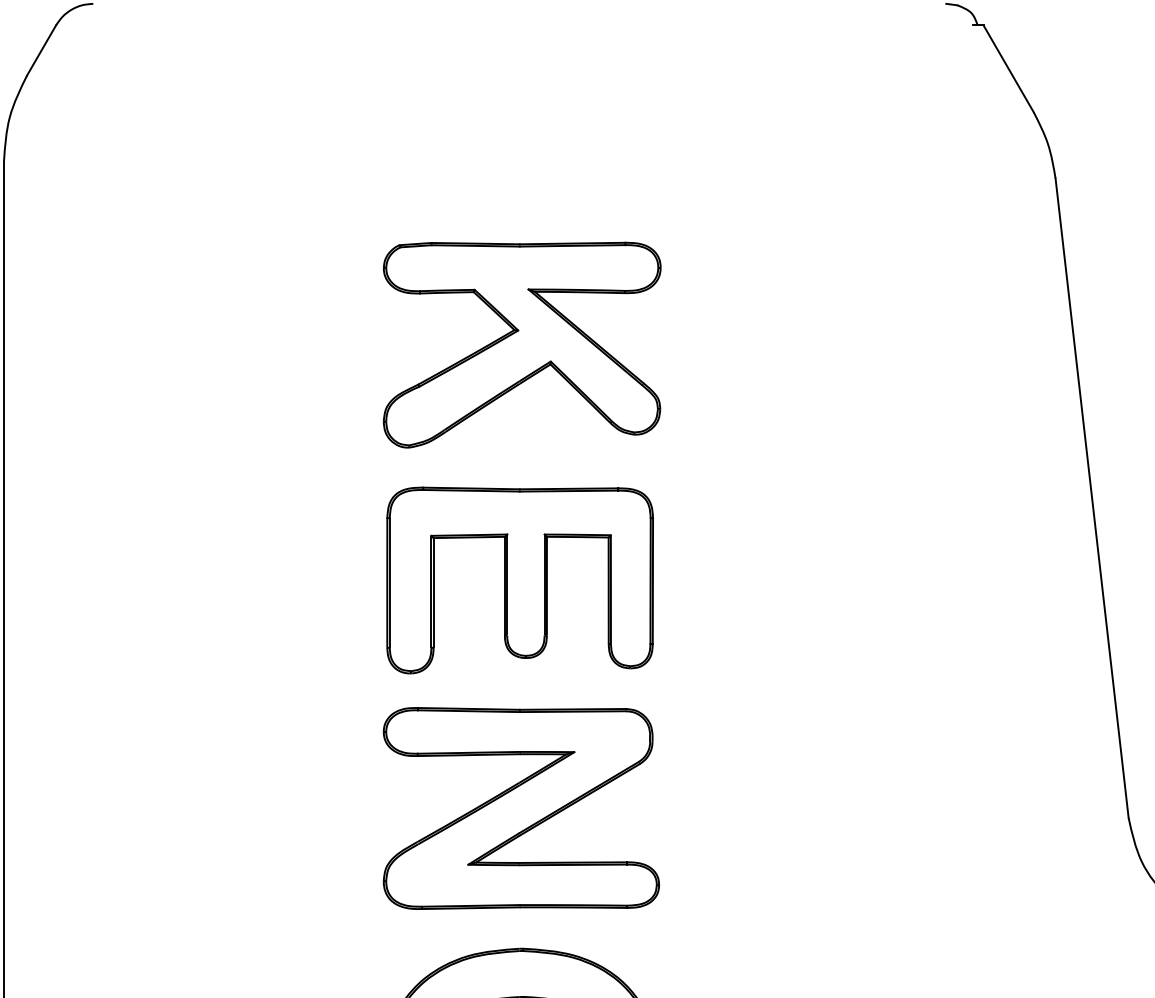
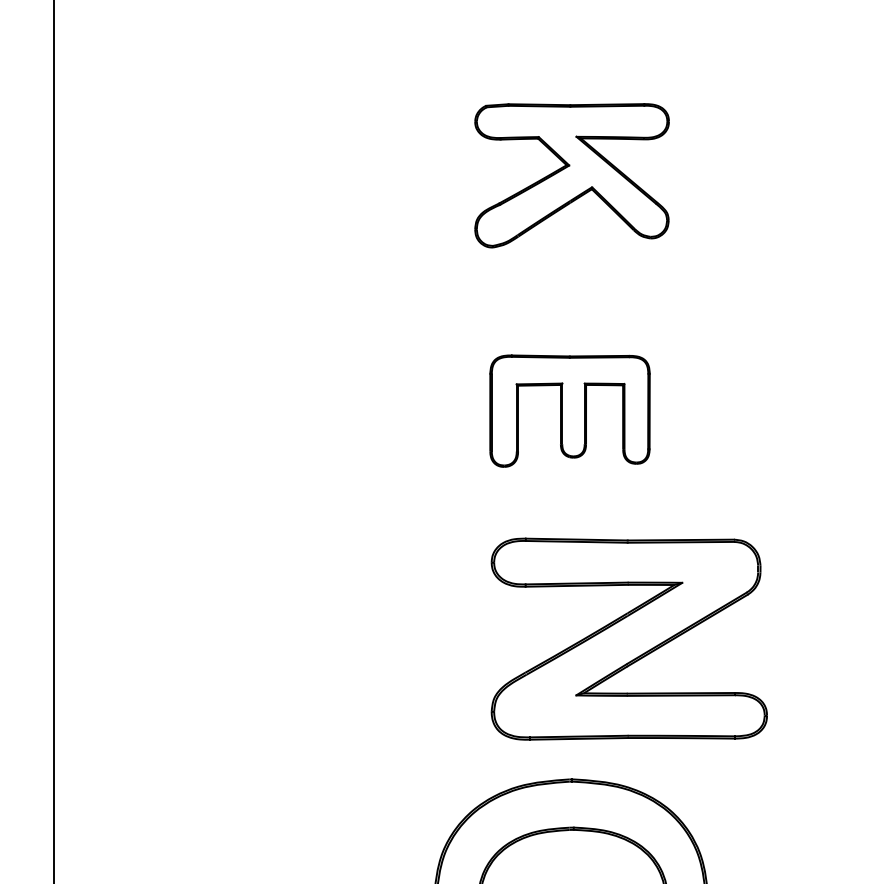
part: (521, 344) -> (571, 175), size x0.7
part: (519, 580) -> (569, 411), size x0.6
part: (520, 808) -> (628, 639), moved

